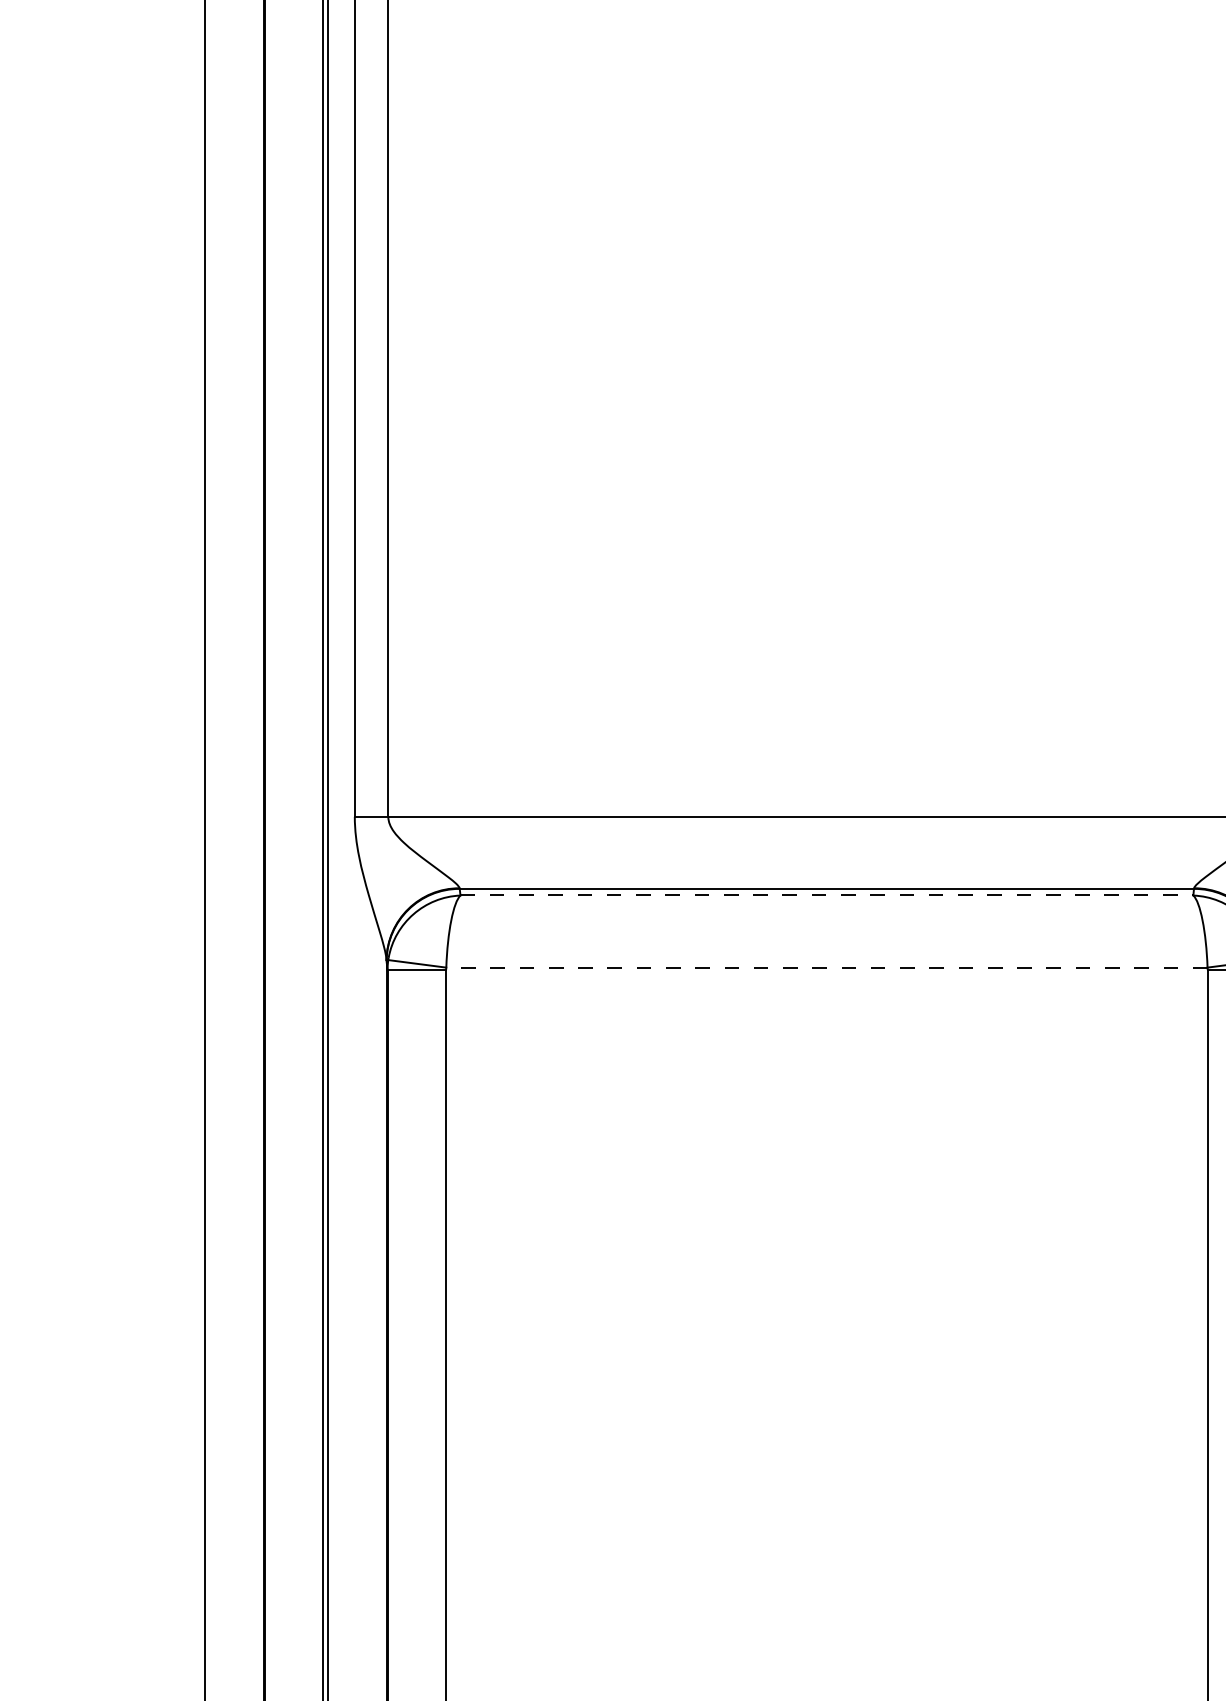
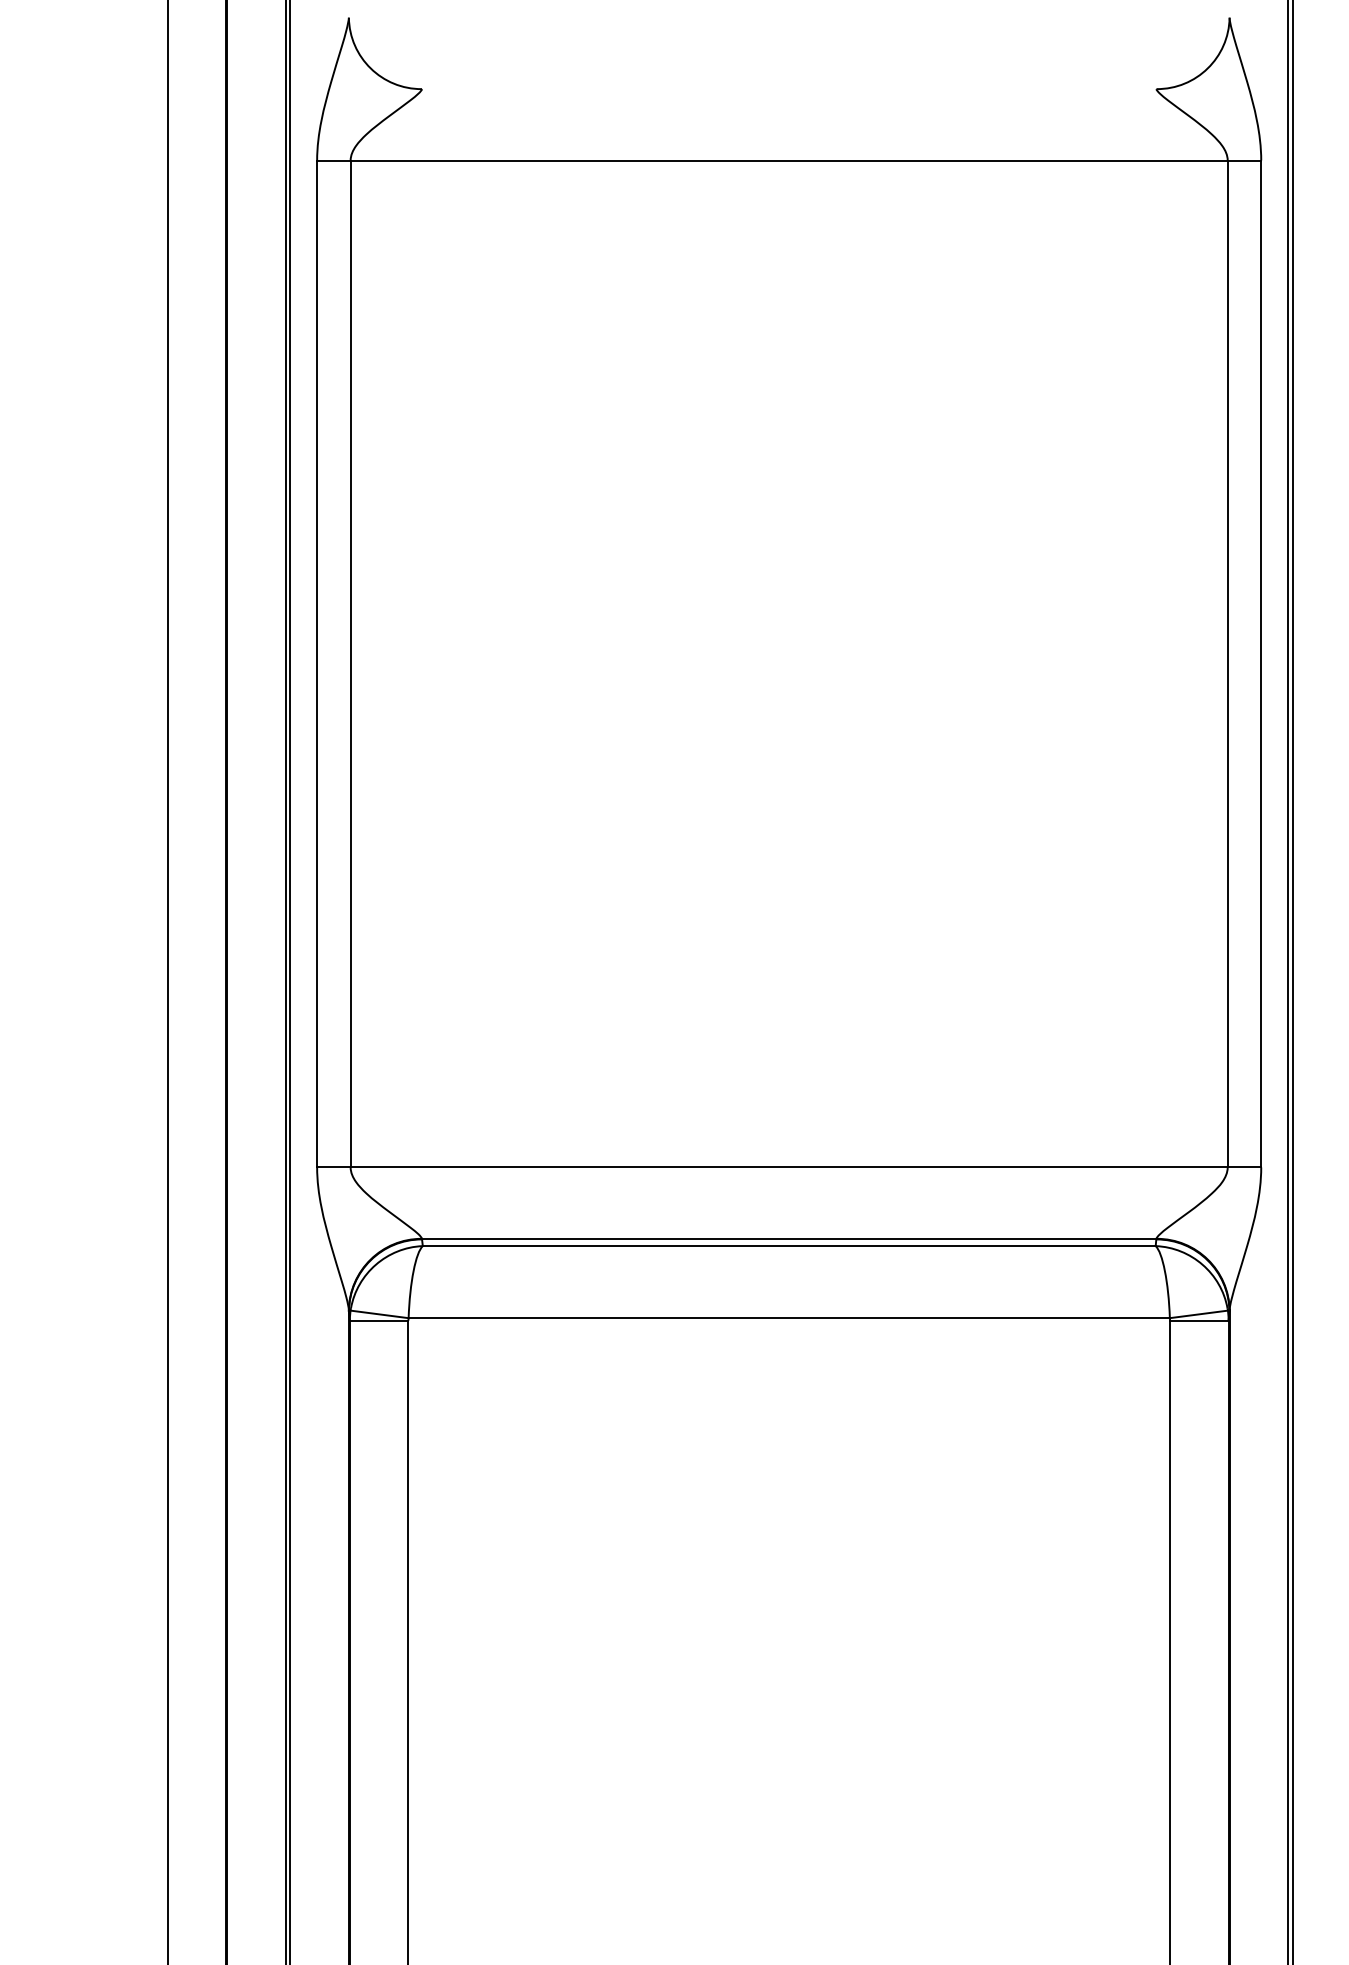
line: (827, 895) -> (789, 1246), dashed -> solid
line: (827, 967) -> (789, 1318), dashed -> solid

